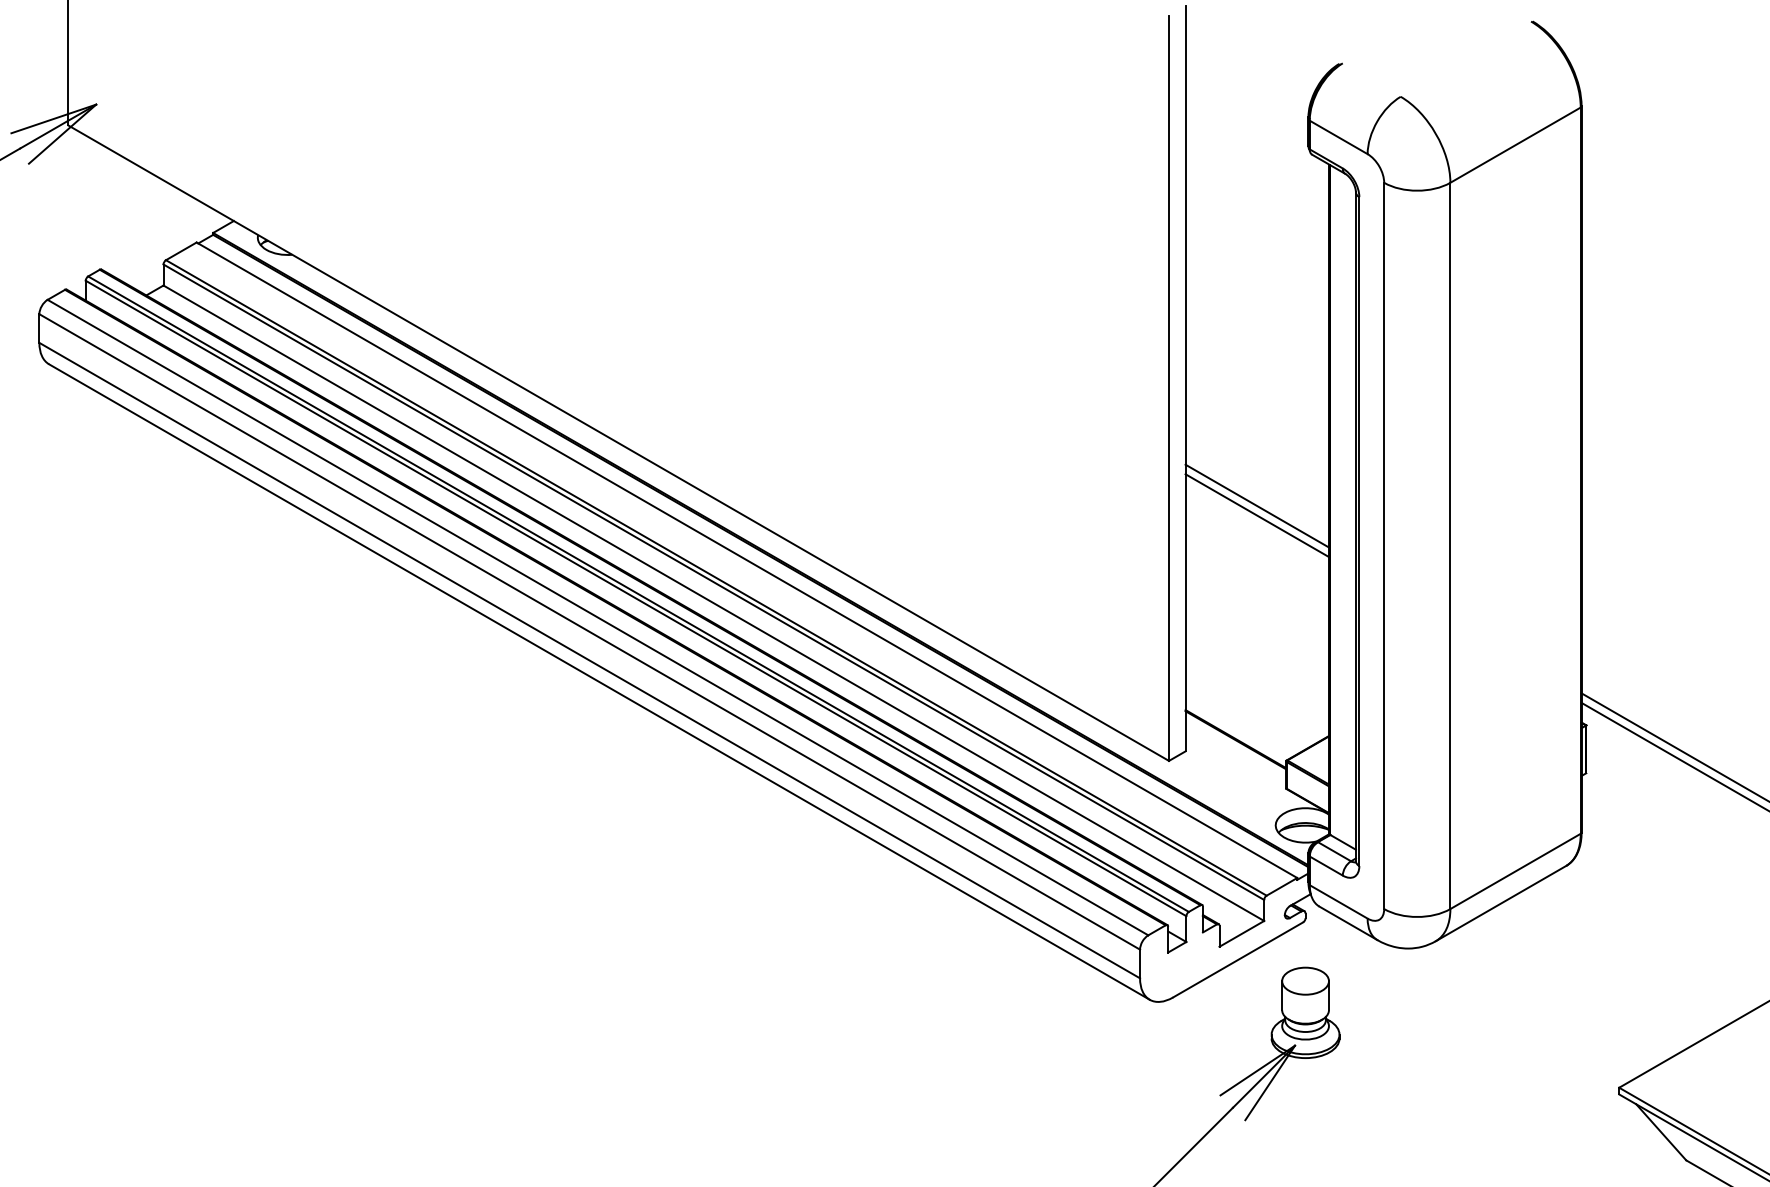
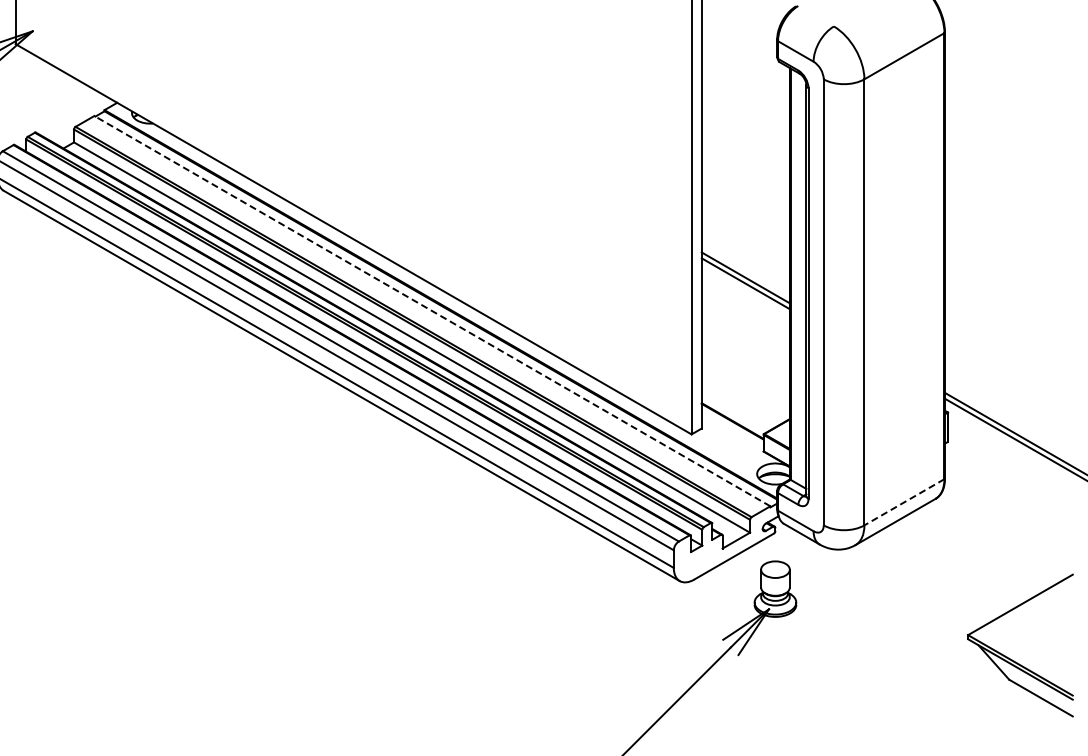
line: (745, 559) -> (431, 310), solid -> dashed
line: (1515, 871) -> (904, 502), solid -> dashed

